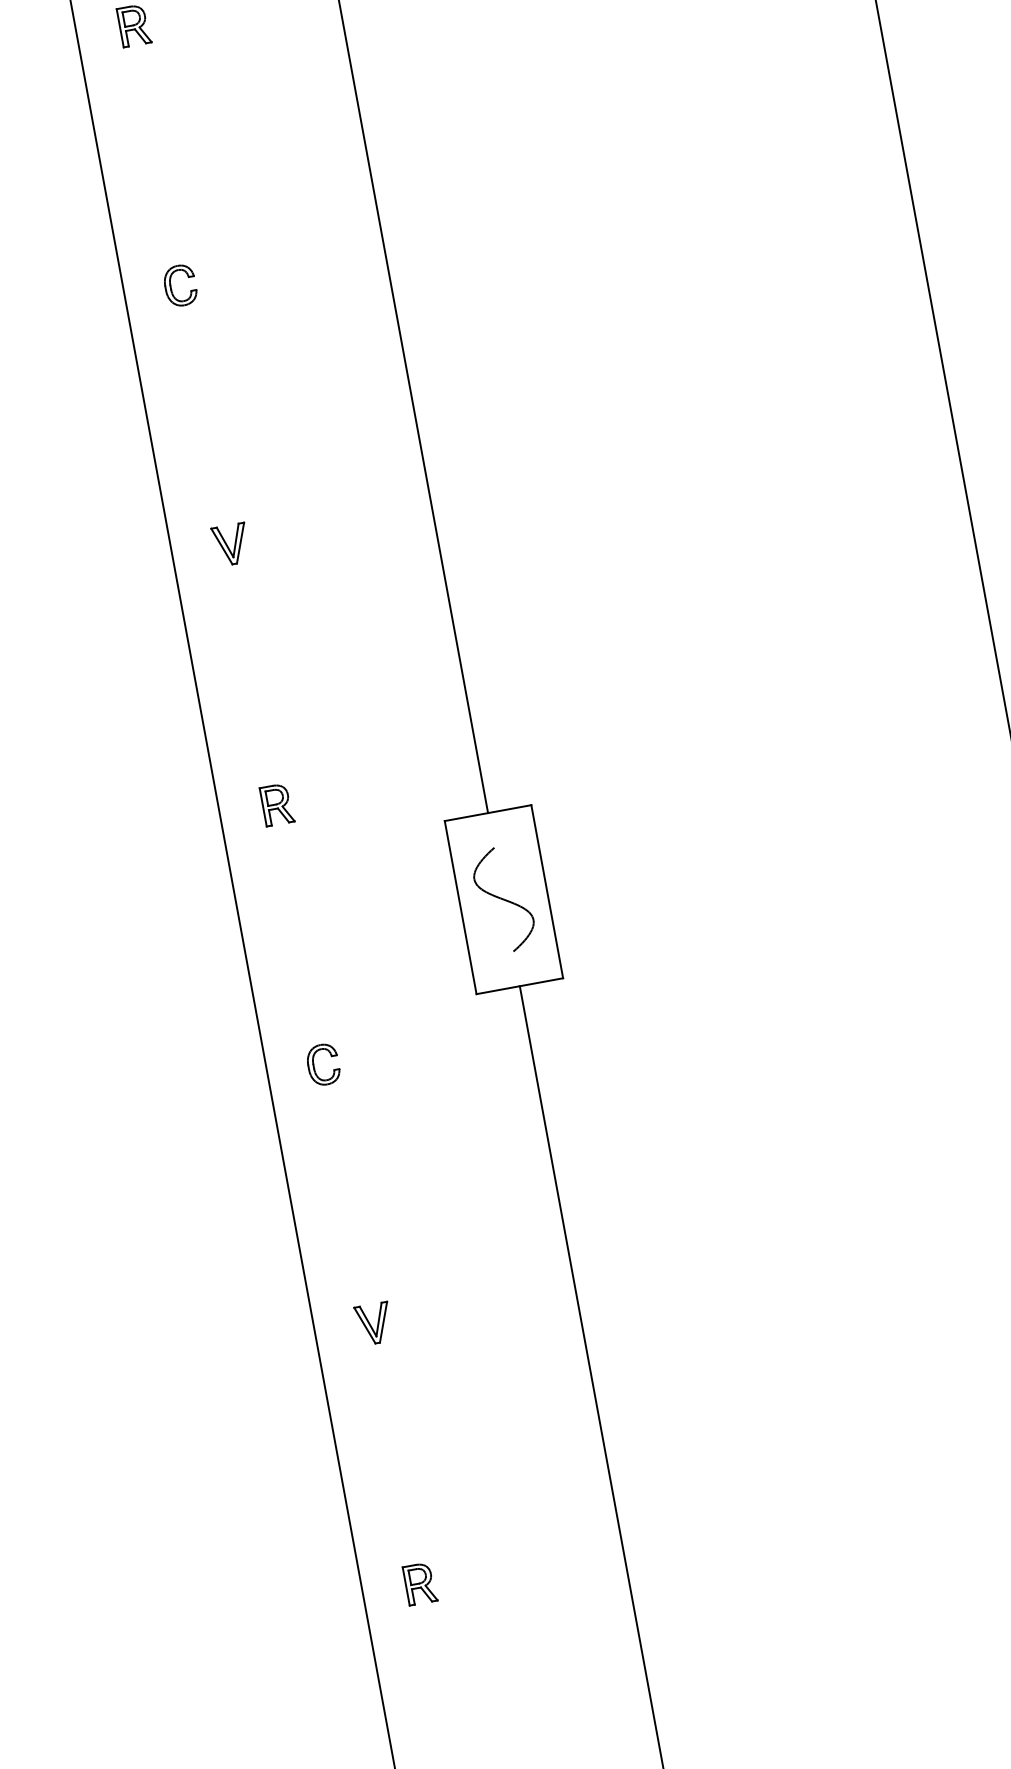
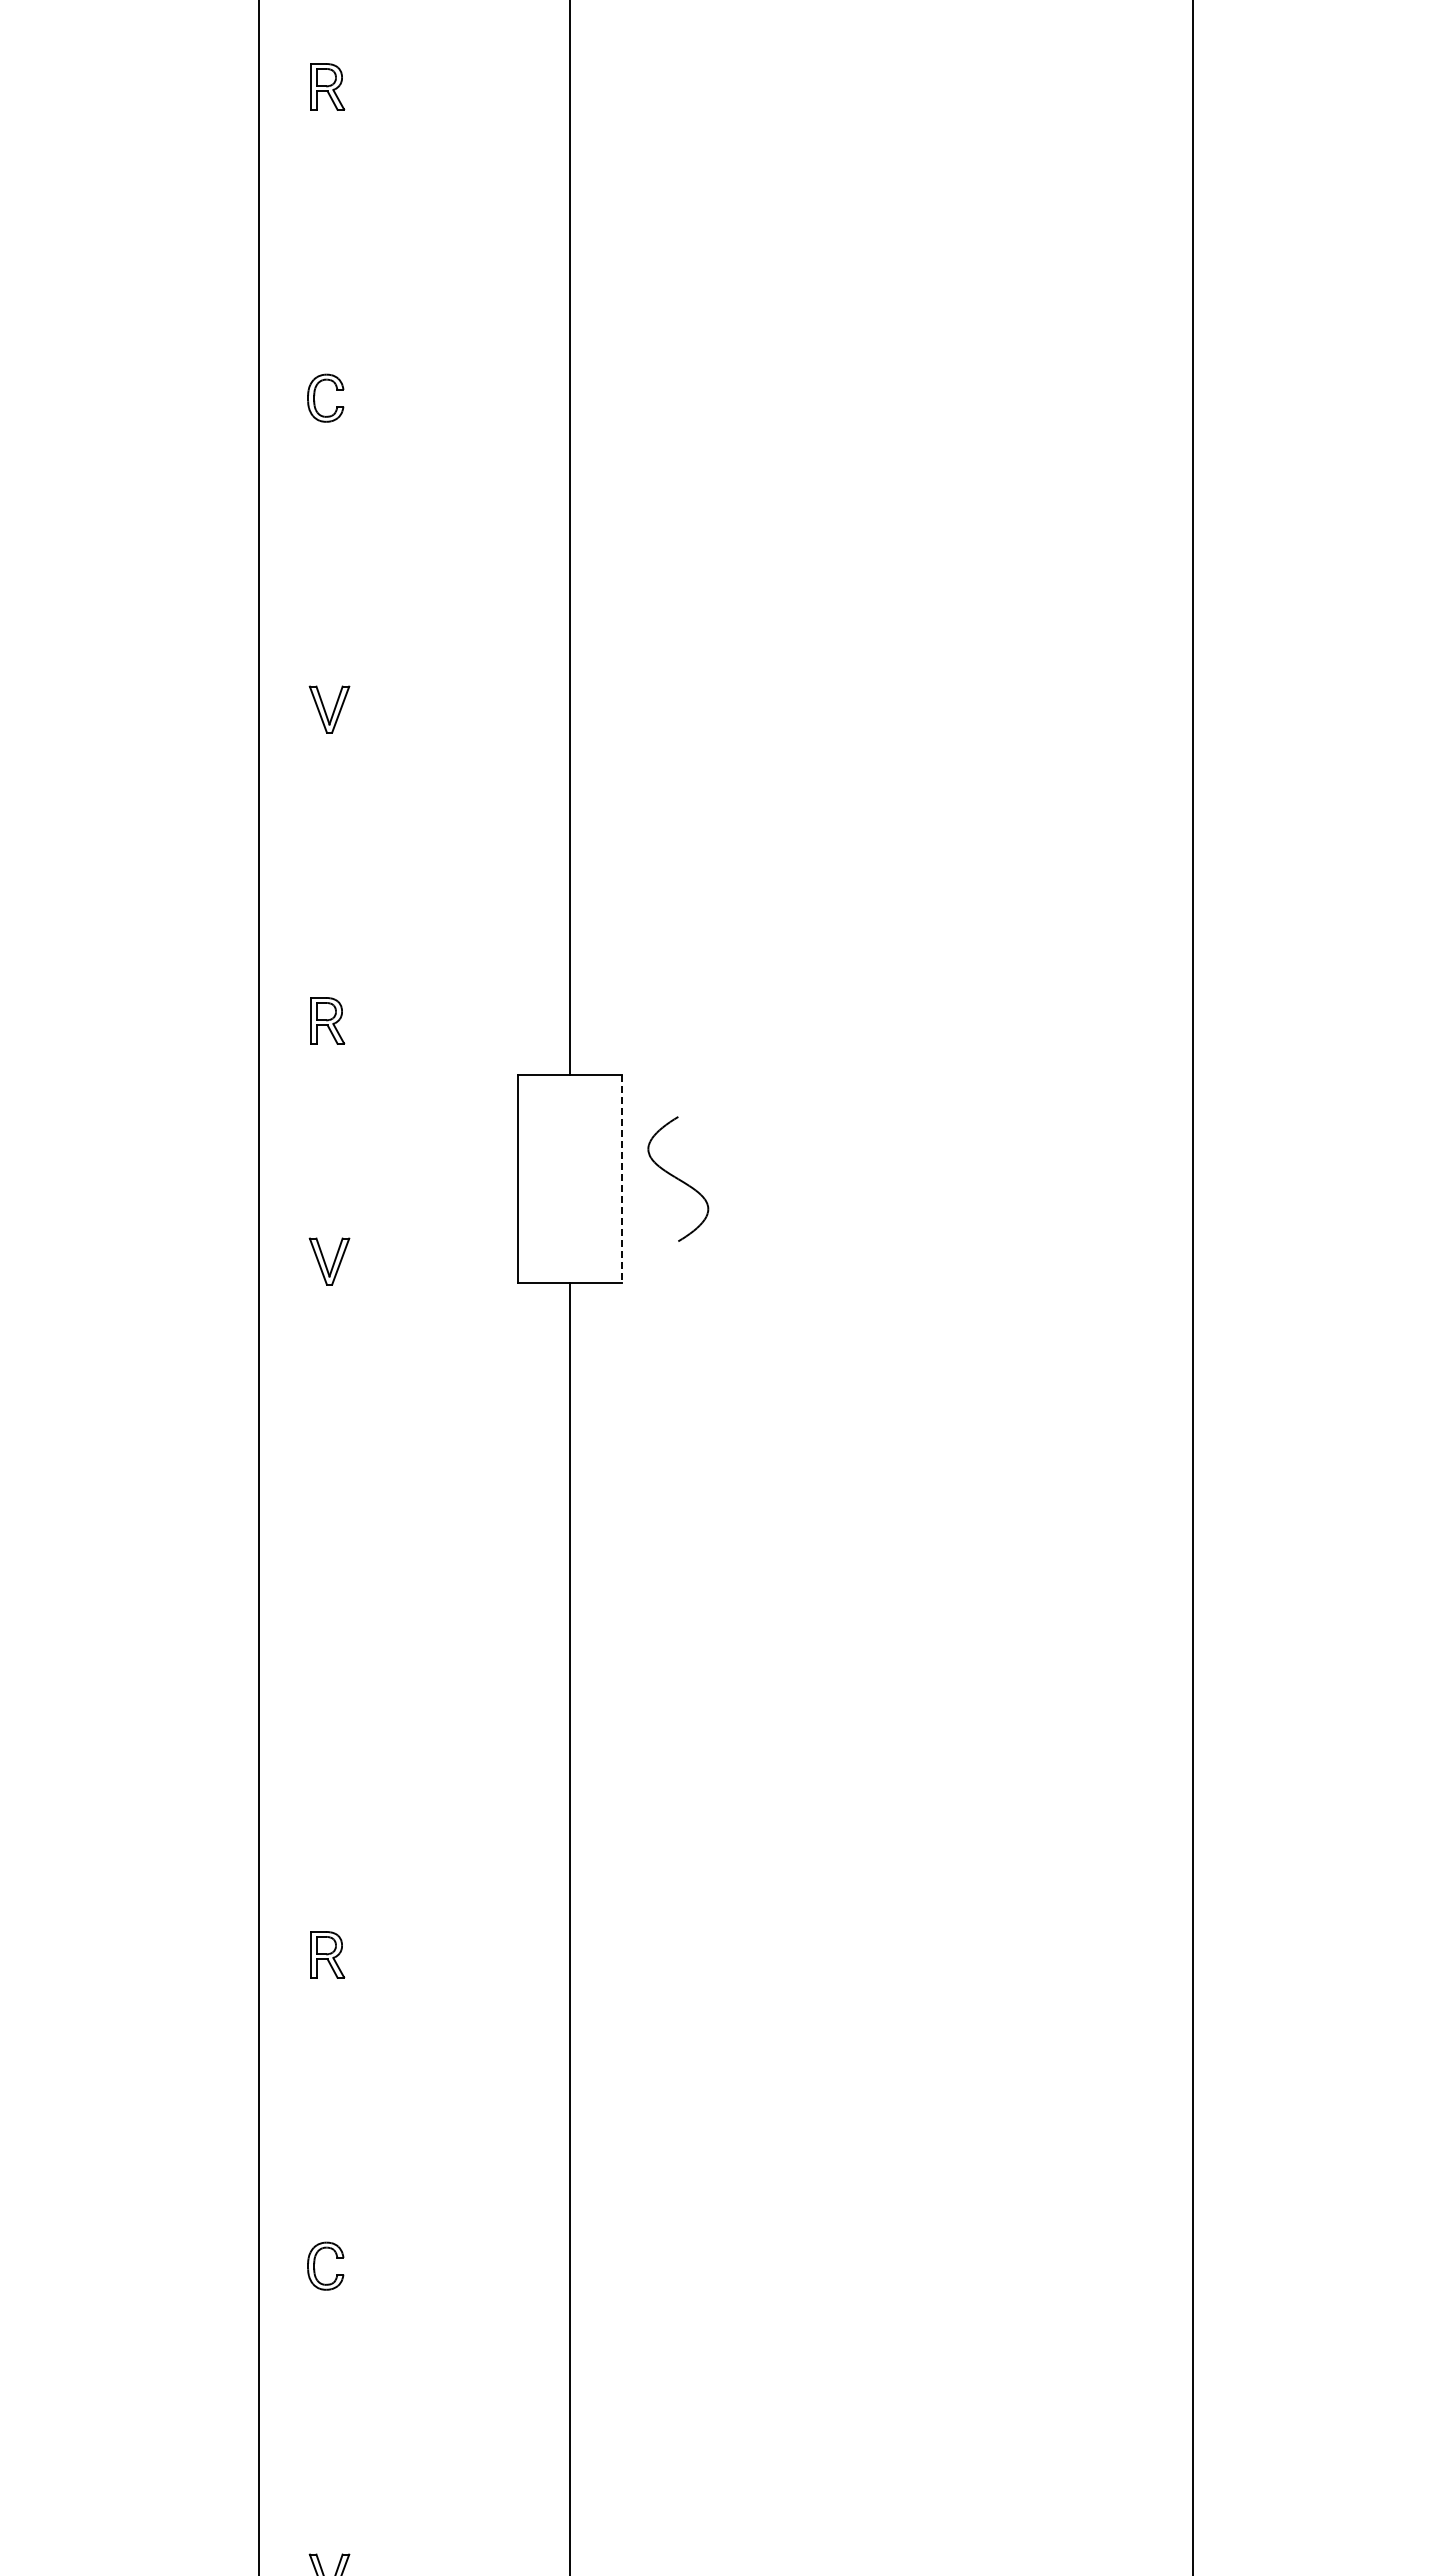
line: (547, 891) -> (622, 1179), solid -> dashed
part: (504, 899) -> (678, 1178), moved
part: (314, 1064) -> (315, 1329), removed
part: (374, 1323) -> (329, 1261), moved

